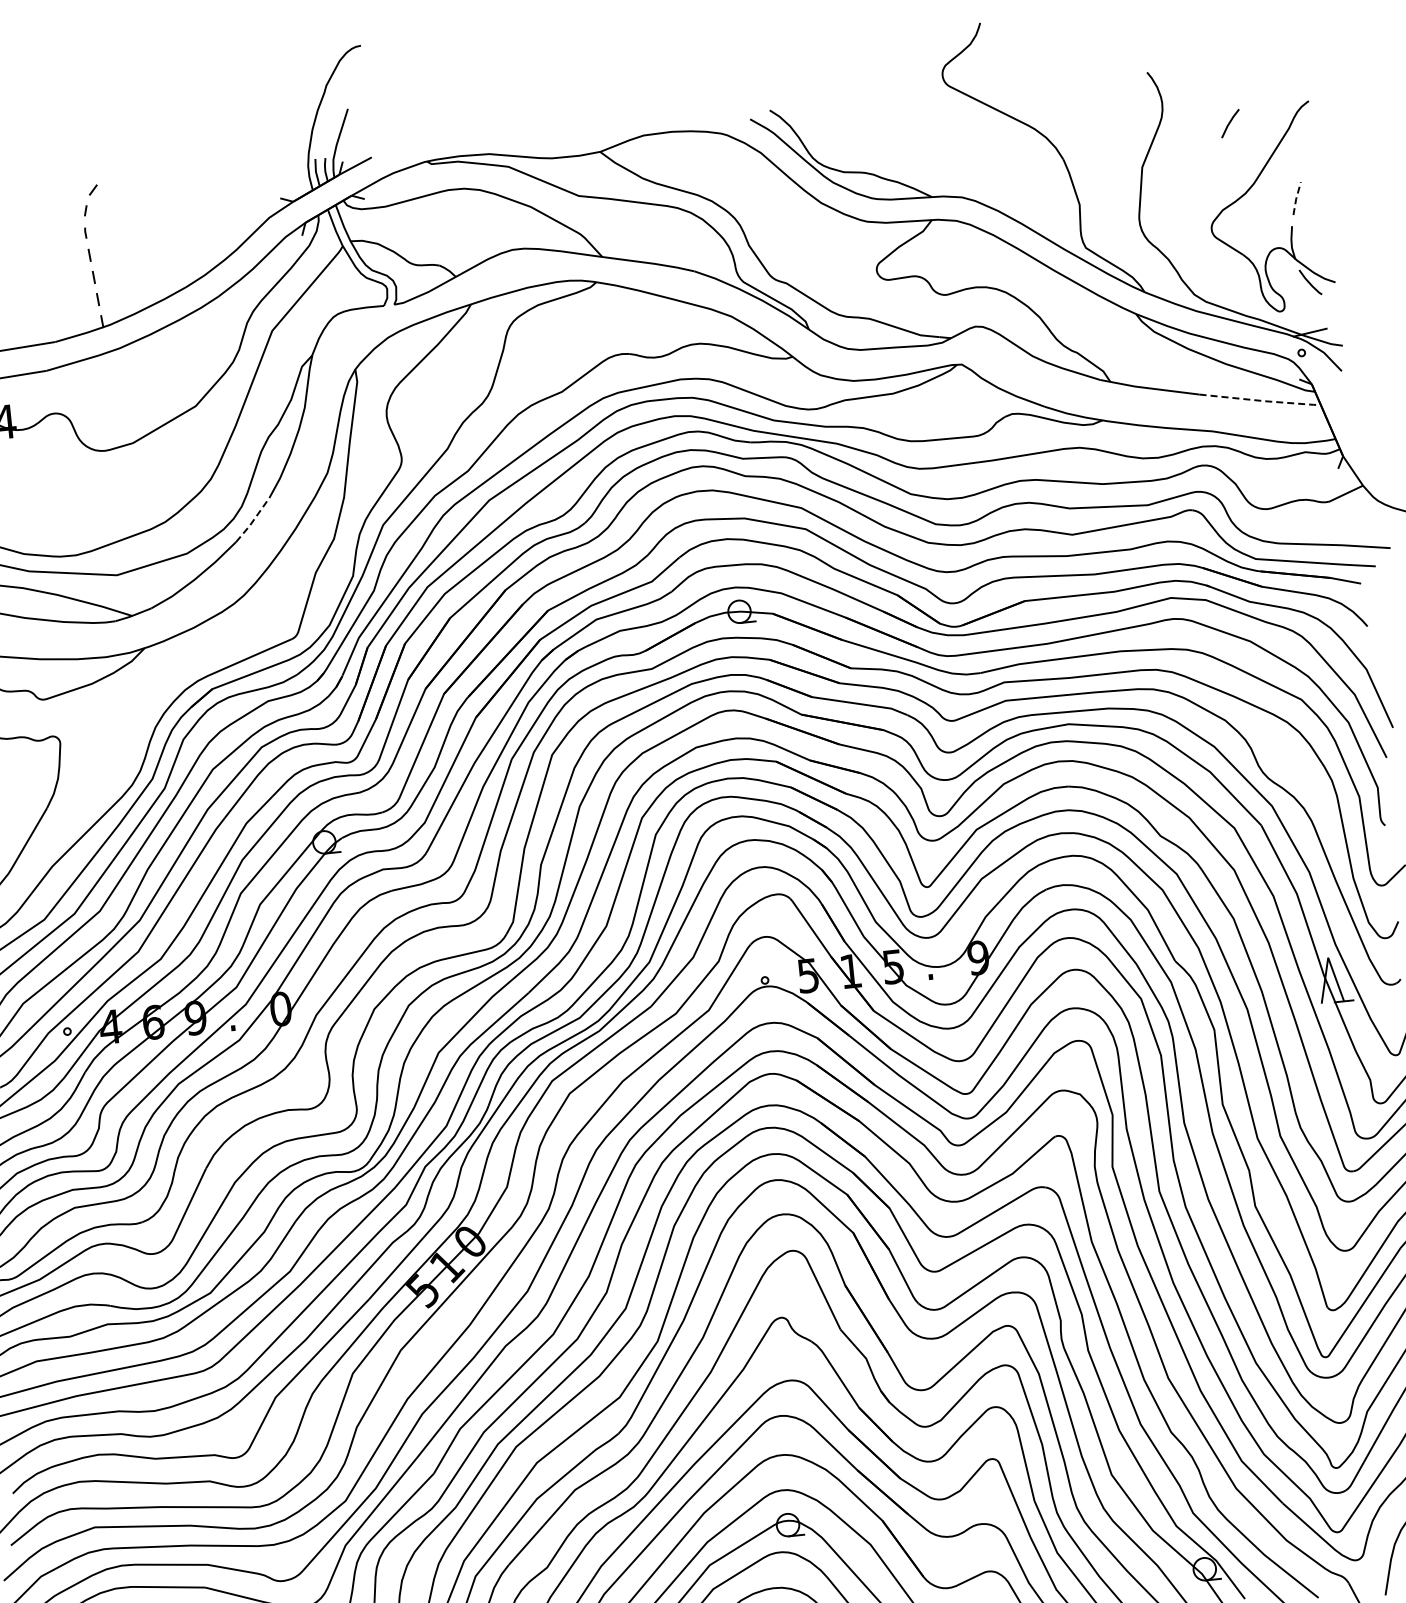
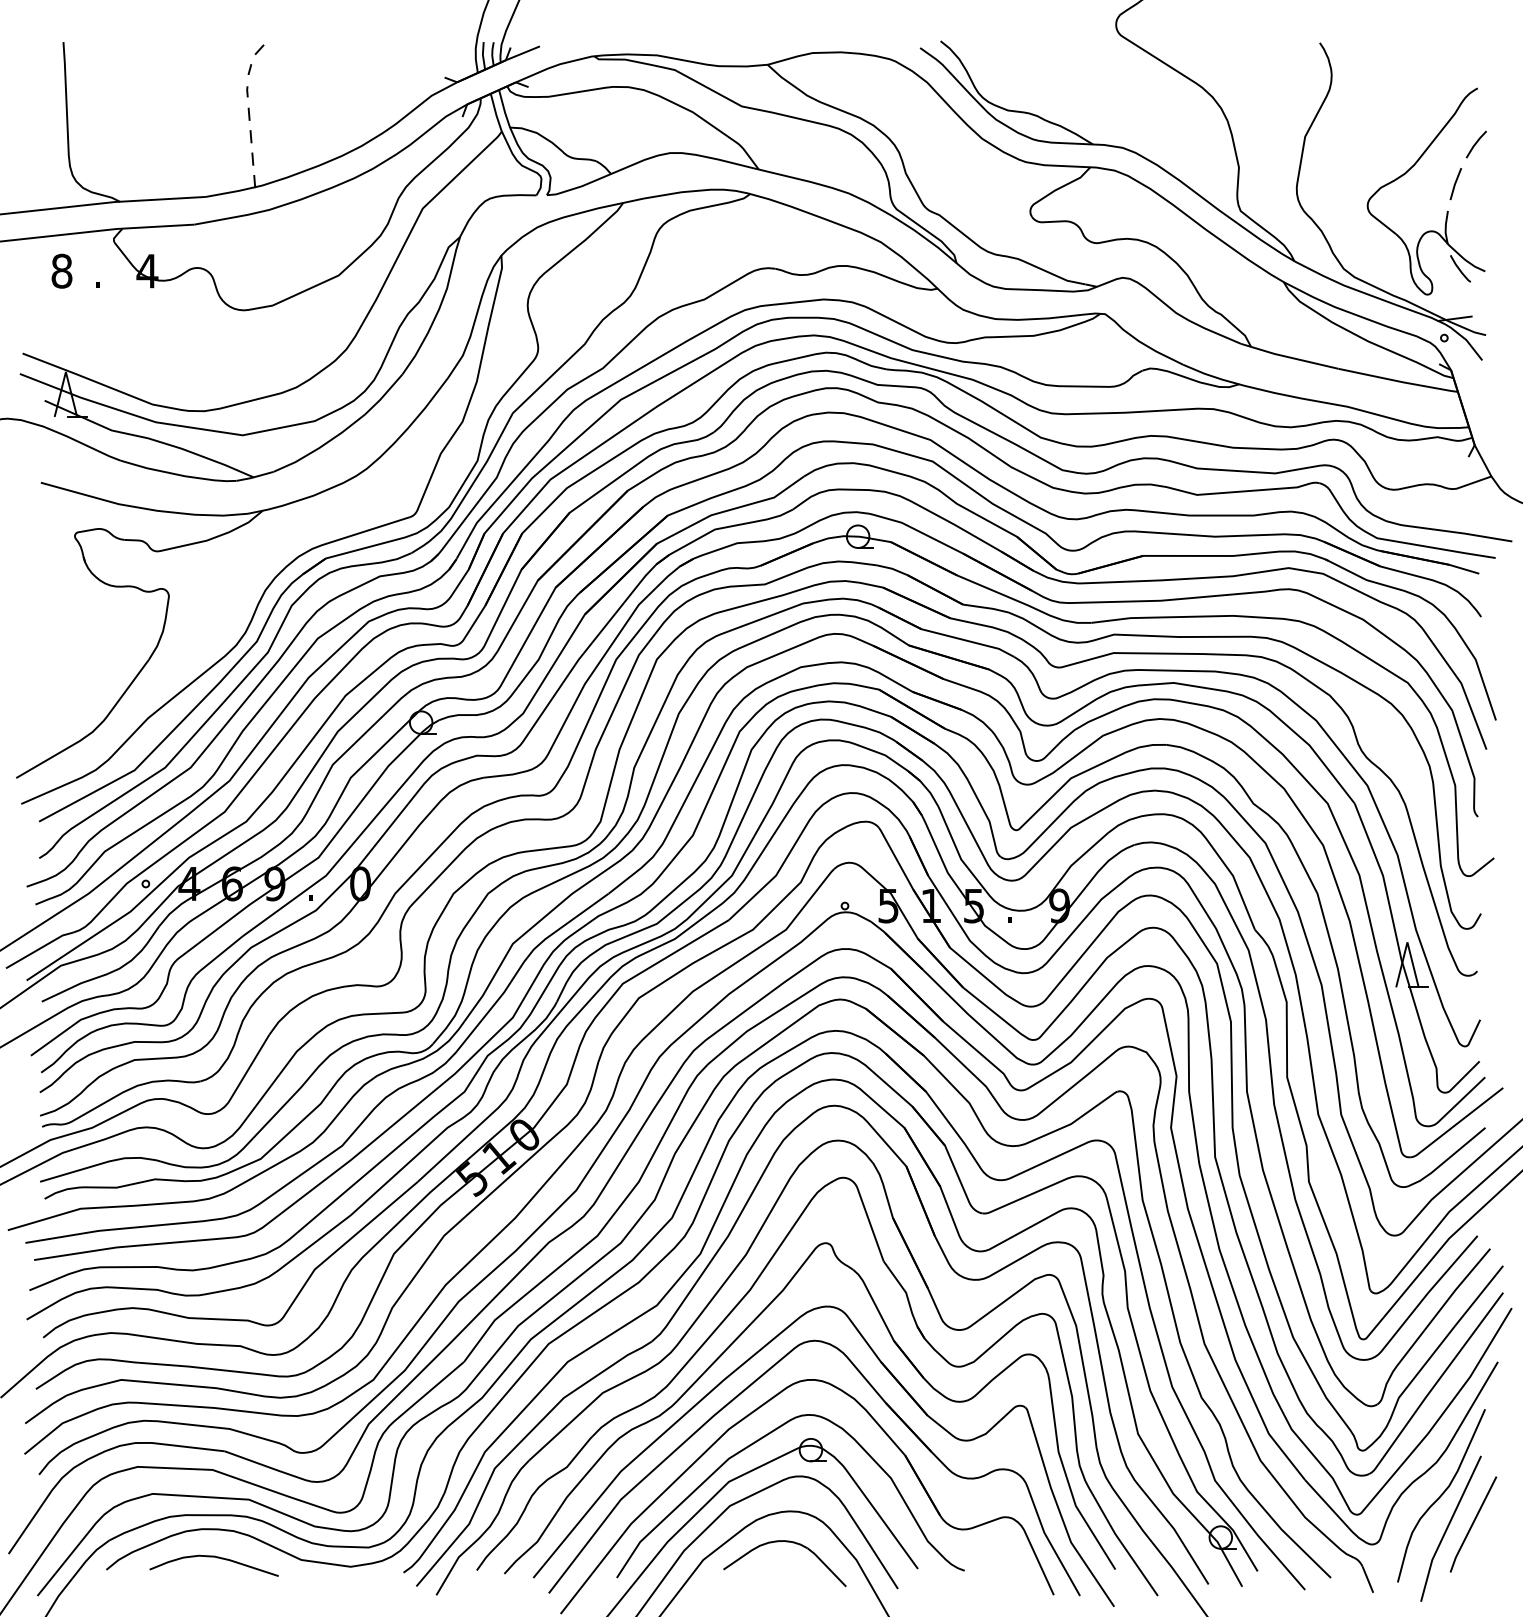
line: (1229, 123) -> (1475, 144), moved
line: (1295, 199) -> (1454, 184), dashed -> solid
line: (1261, 400) -> (1399, 381), dashed -> solid
line: (252, 520) -> (383, 395), dashed -> solid

